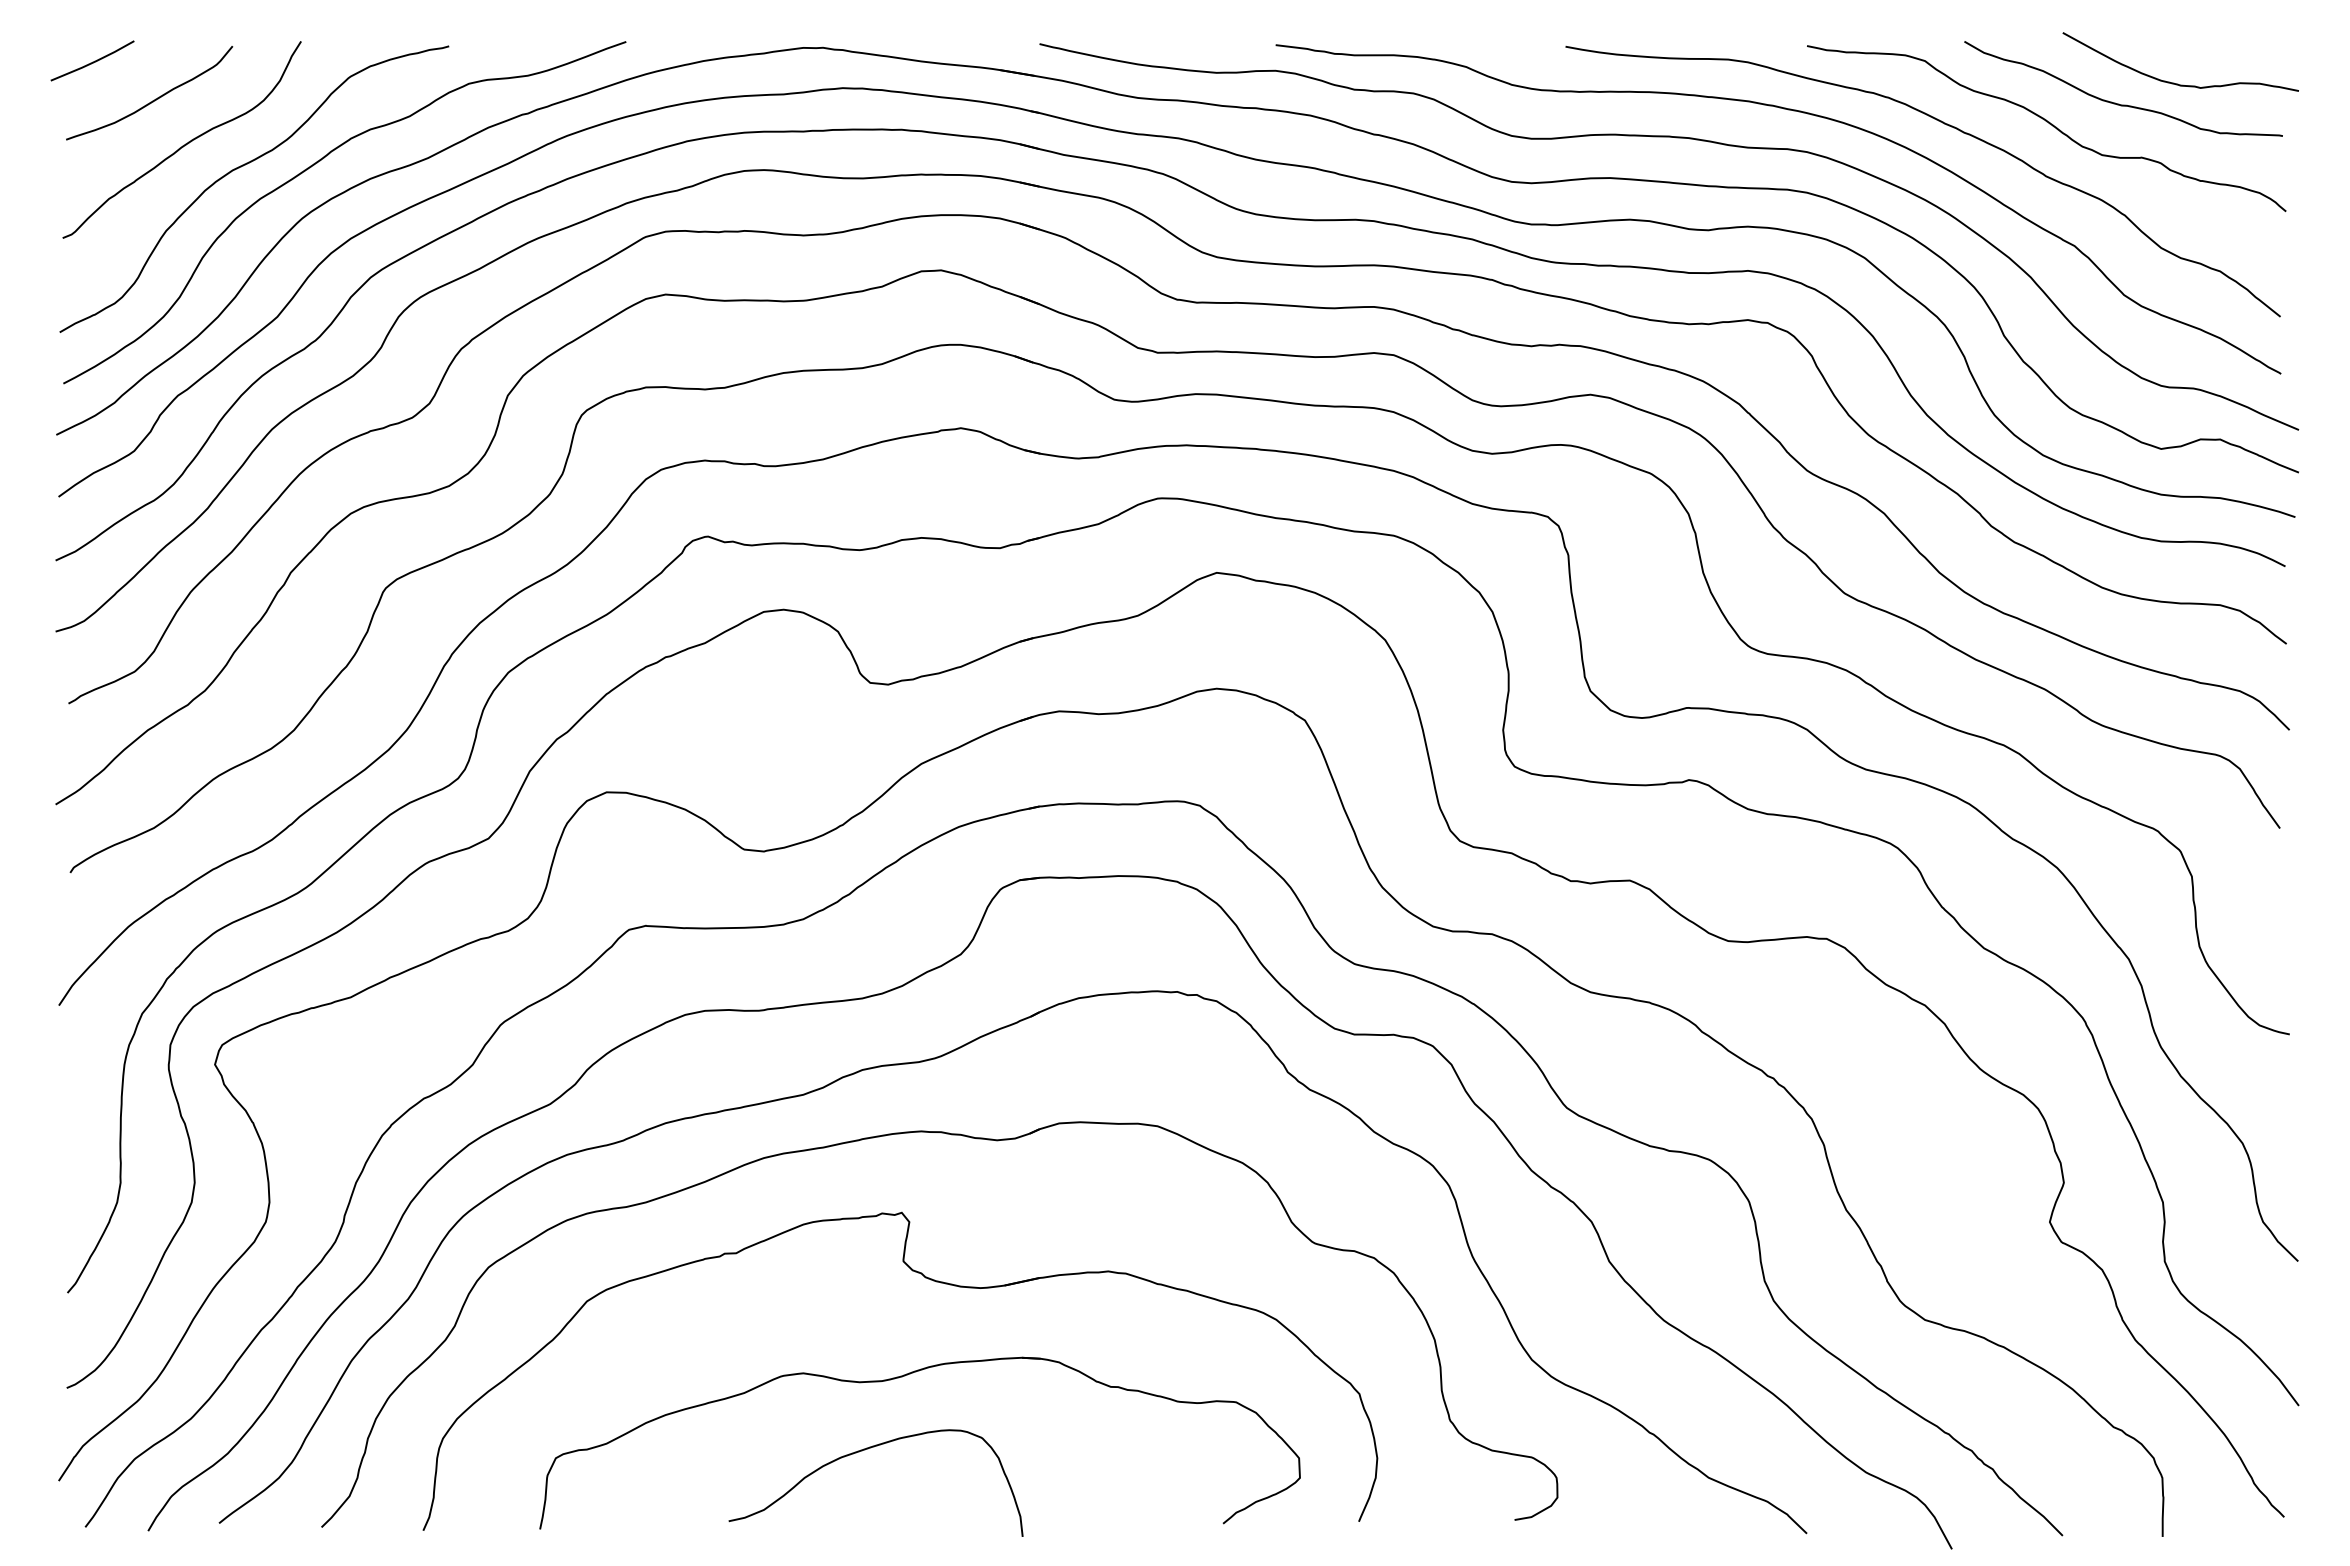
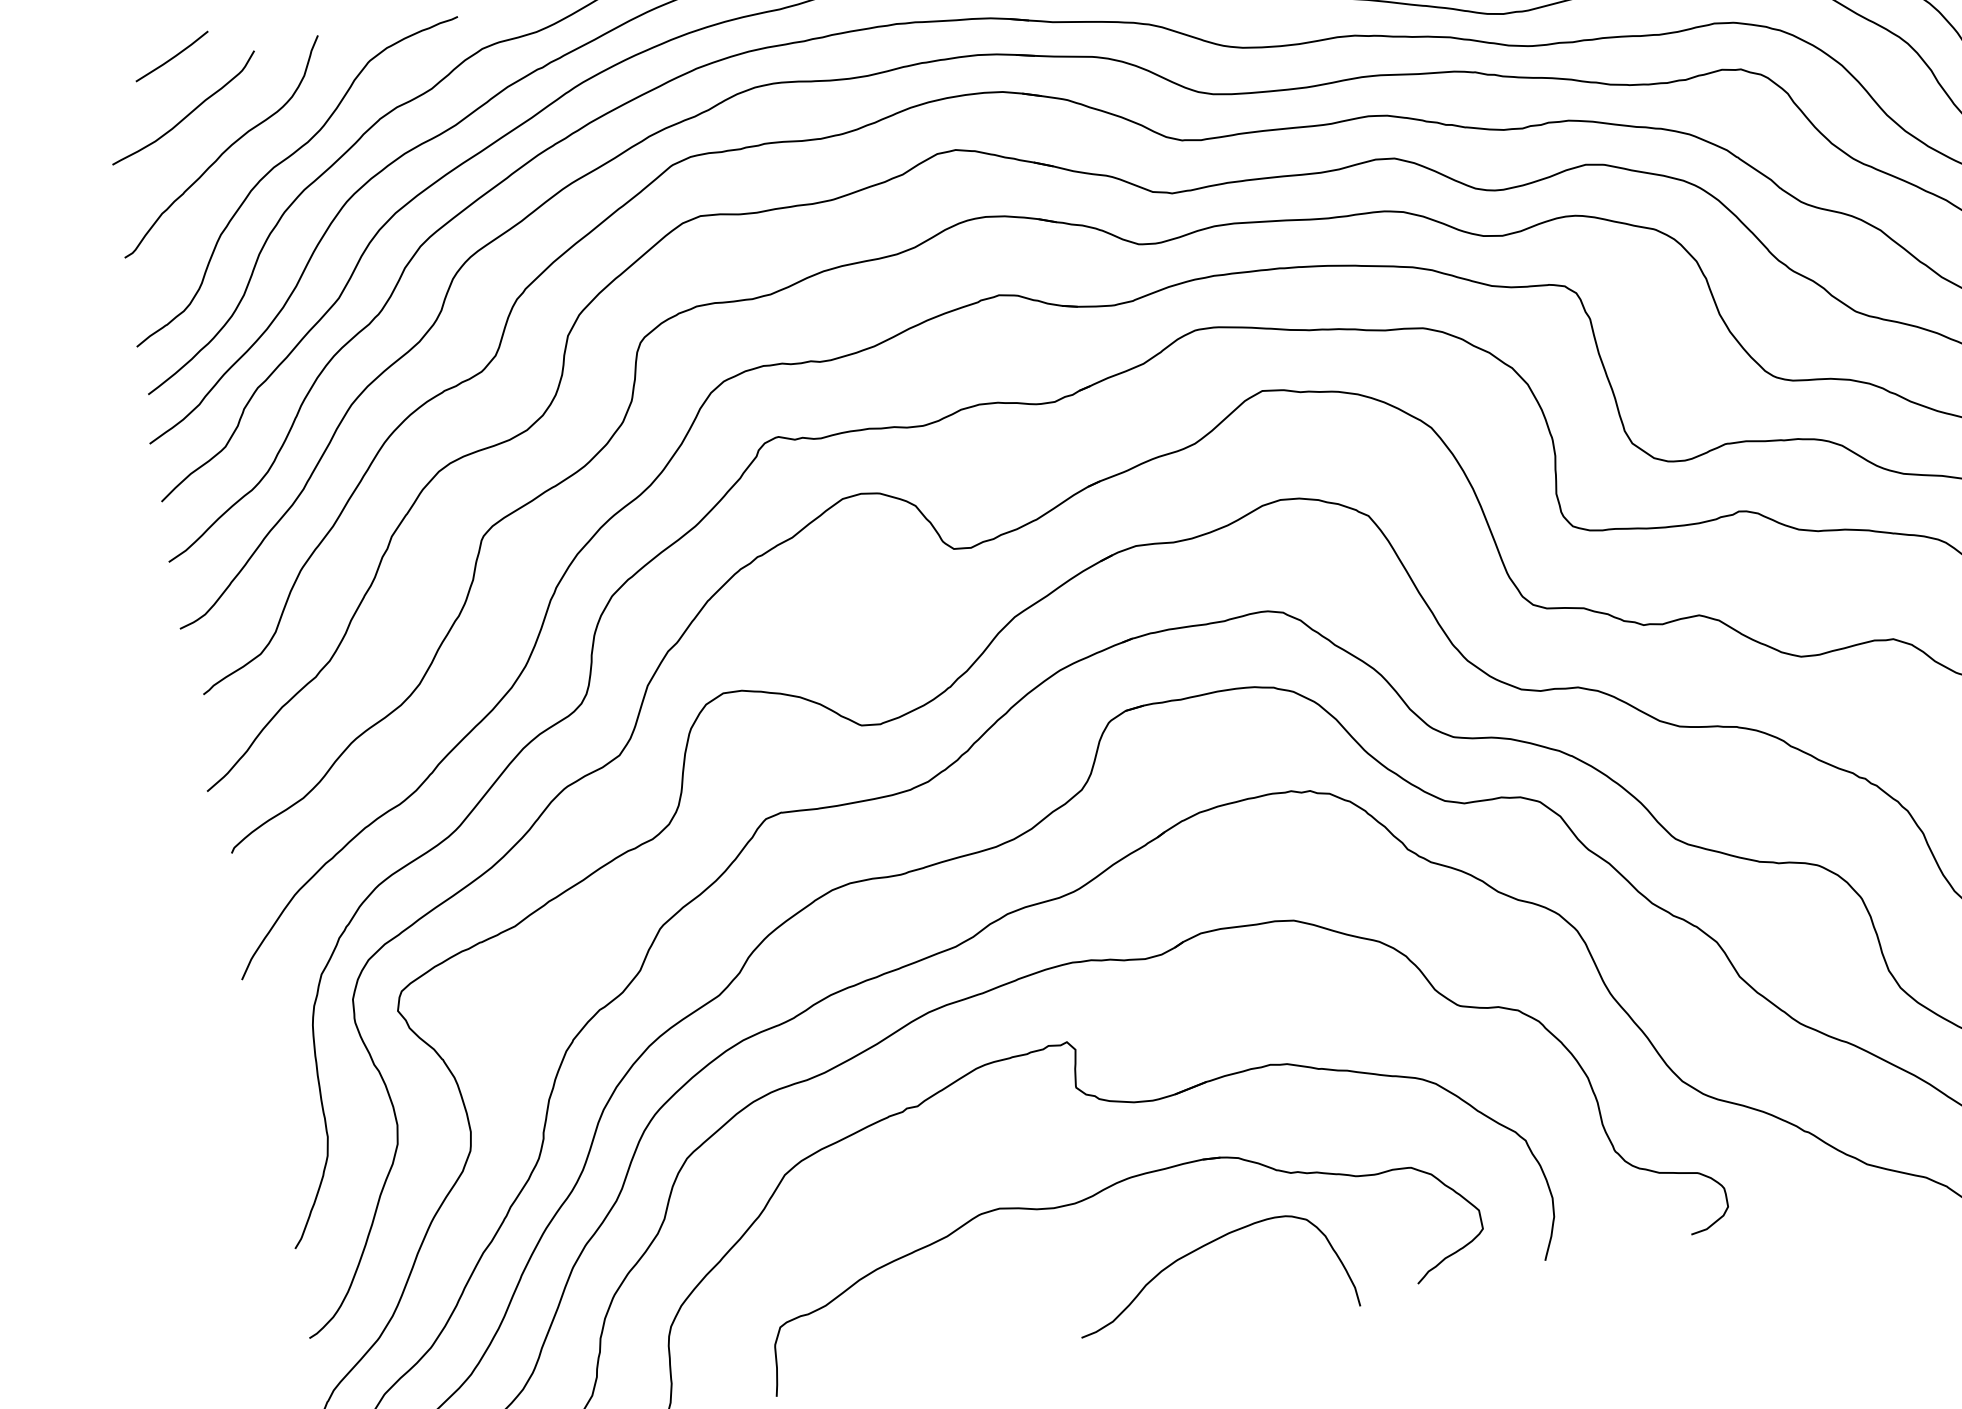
line: (92, 61) -> (172, 57), moved
curve: (865, 1450) -> (1199, 1249), moved

